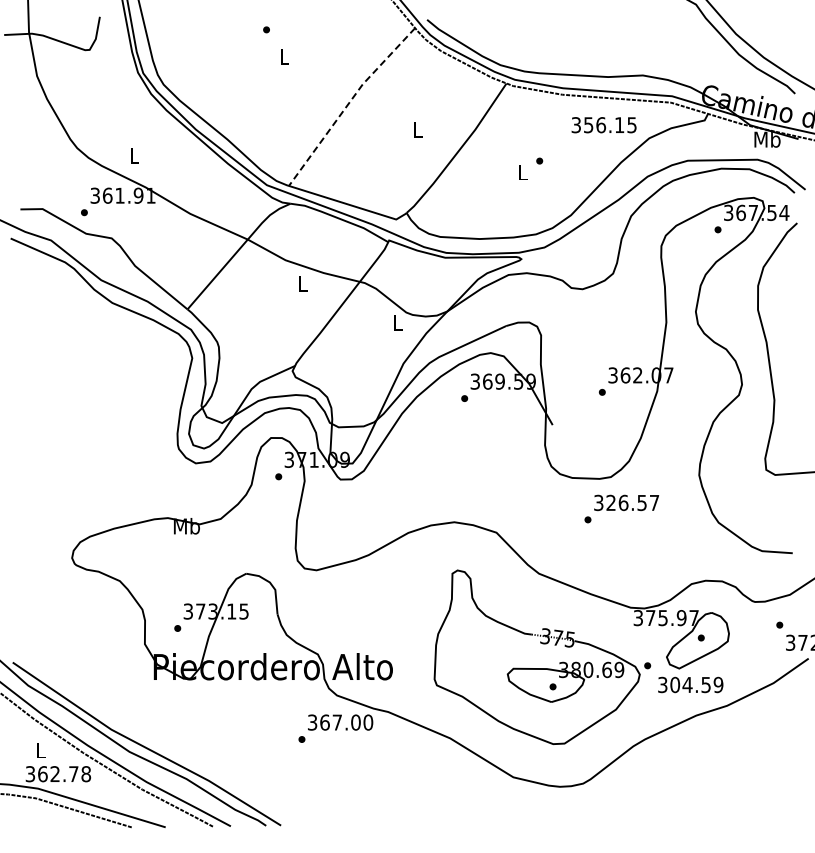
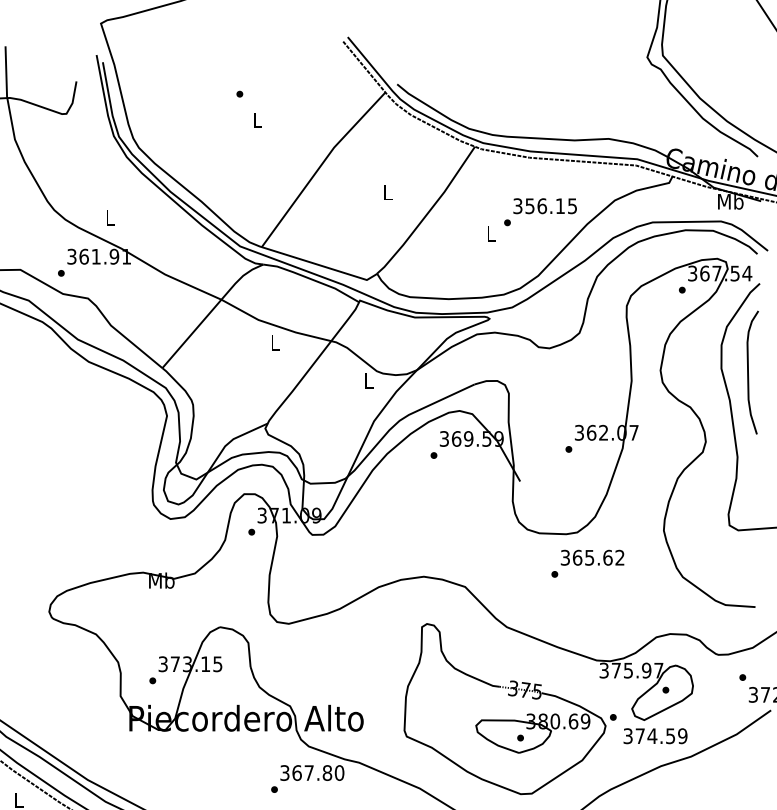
line: (348, 103) -> (320, 166), dashed -> solid
text: (603, 125) -> (544, 206), moved
curve: (786, 314) -> (749, 373), added
text: (632, 502) -> (598, 557), 326.57 -> 365.62
text: (675, 684) -> (640, 735), 304.59 -> 374.59
text: (355, 722) -> (326, 772), 367.00 -> 367.80

